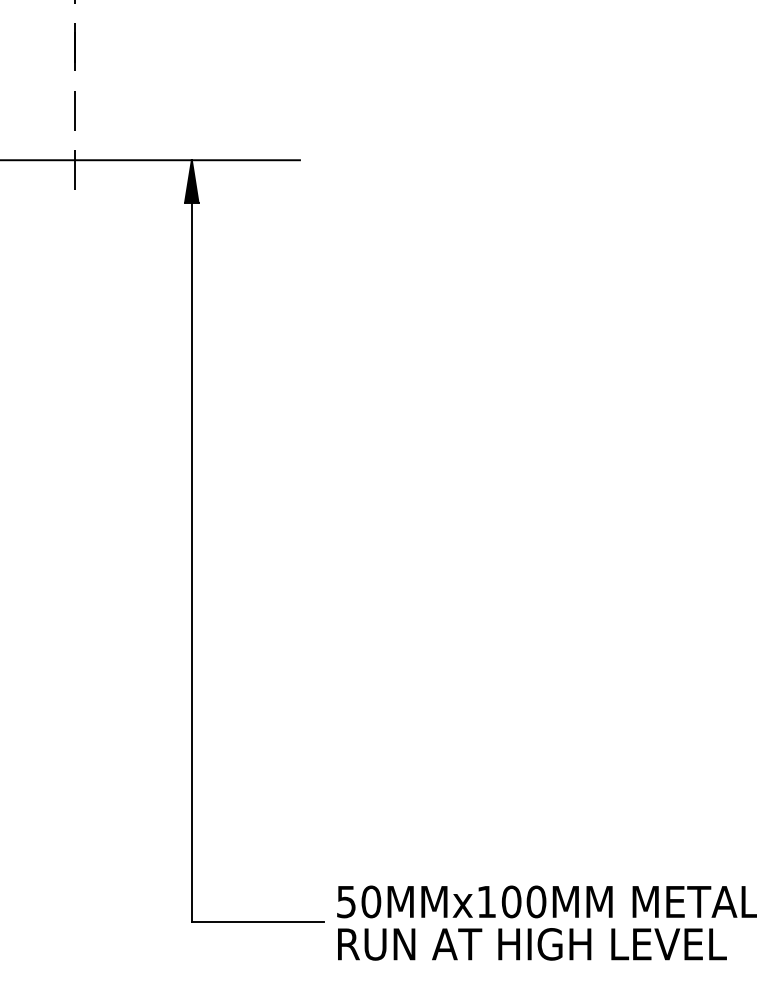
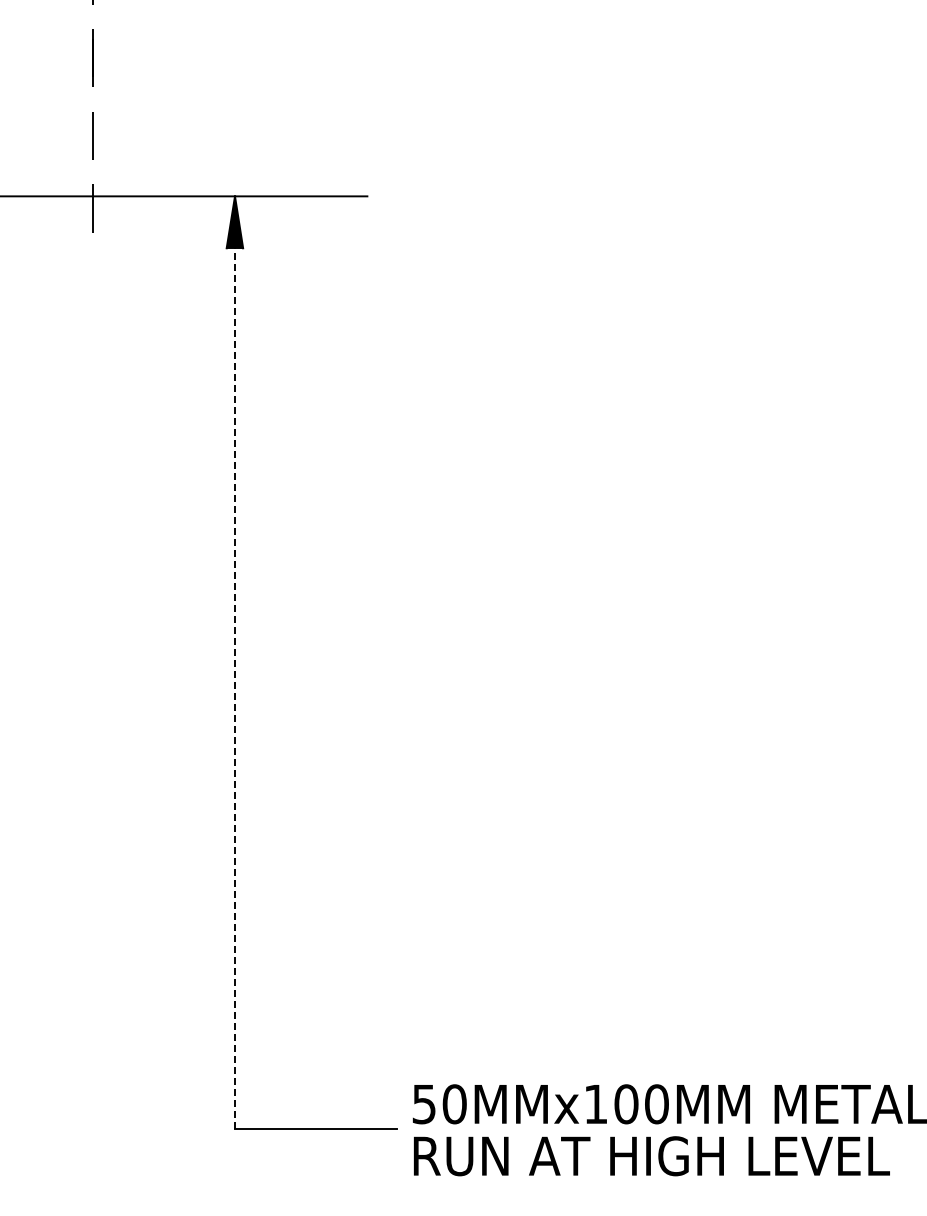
line: (191, 541) -> (234, 662), solid -> dashed

